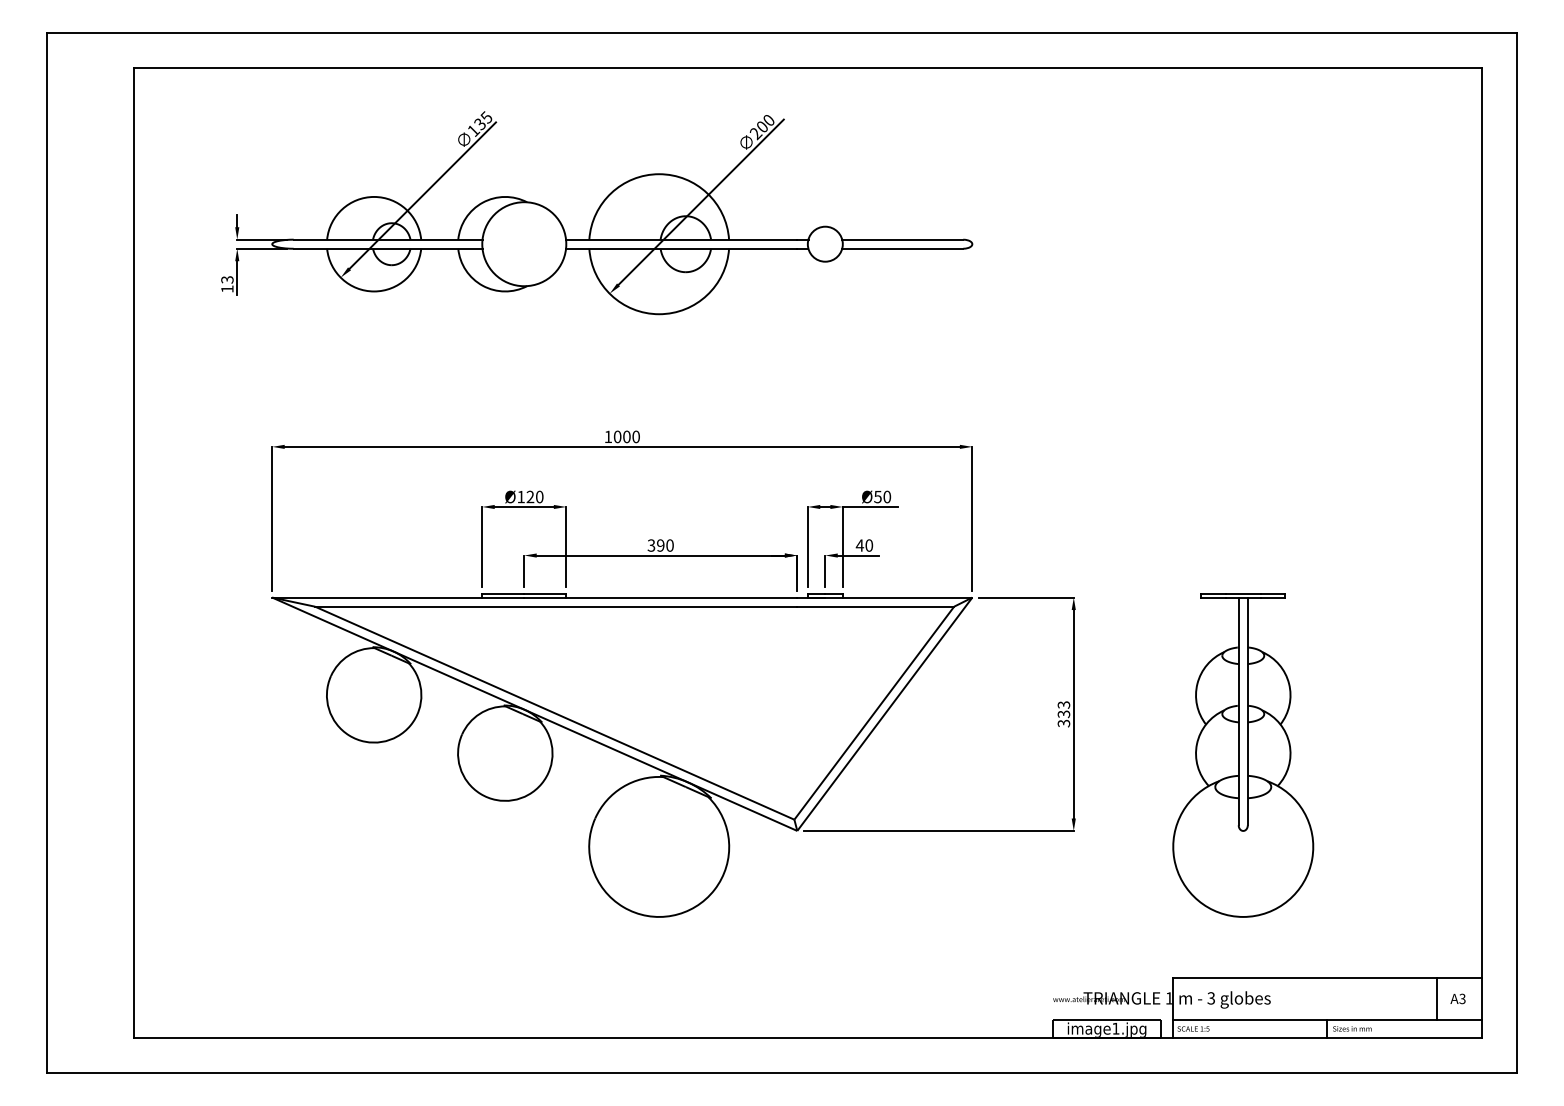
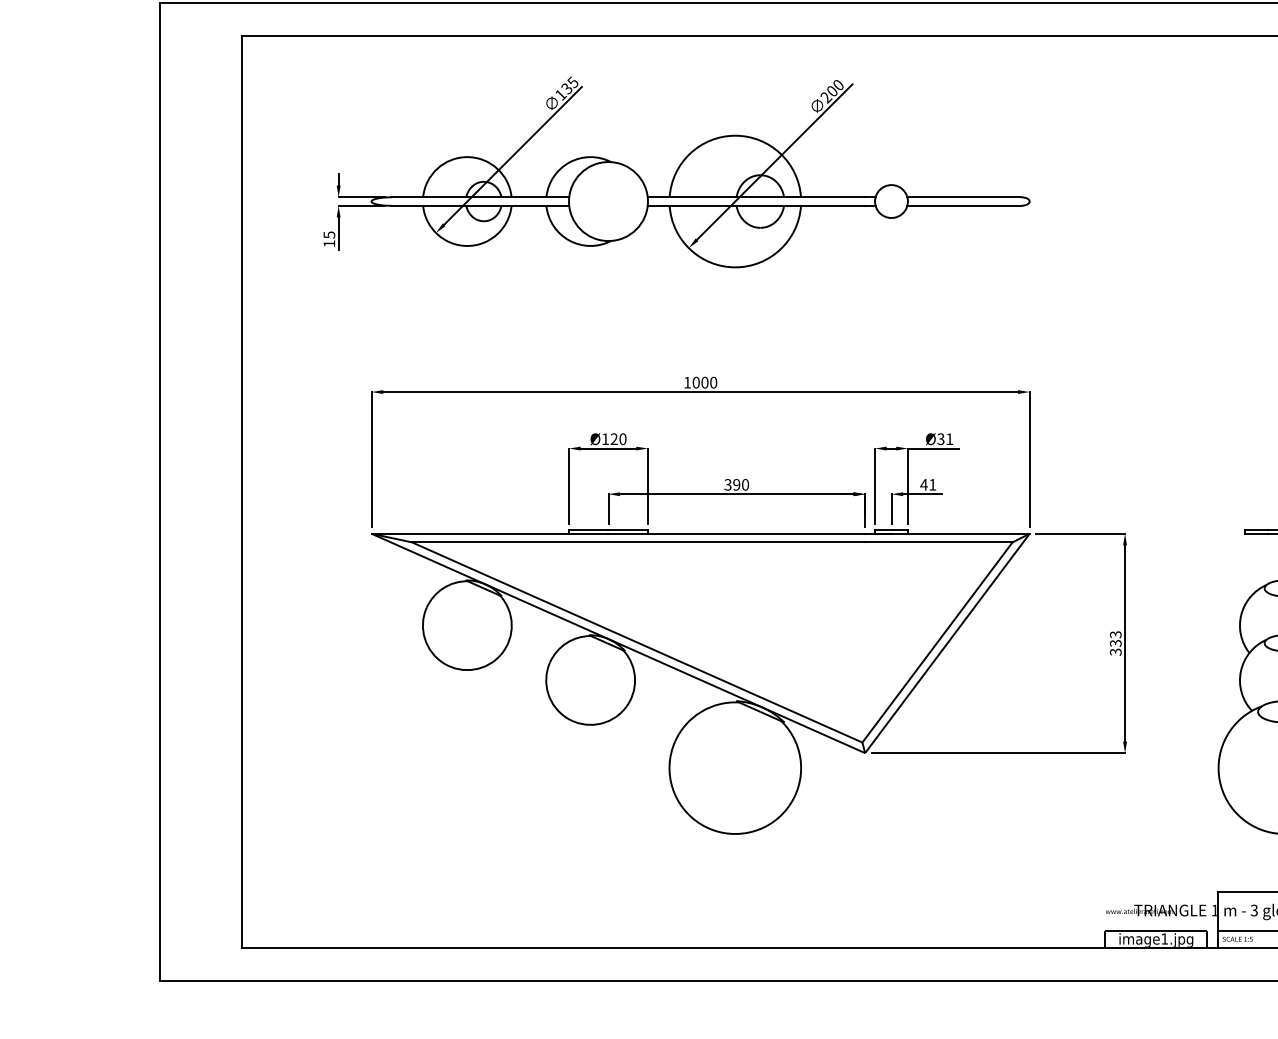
text: (226, 279) -> (328, 234), 13 -> 15
text: (882, 496) -> (945, 438), Ø50 -> Ø31
text: (869, 545) -> (933, 484), 40 -> 41

